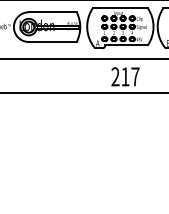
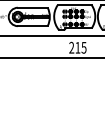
text: (134, 76) -> (83, 47), 217 -> 215

